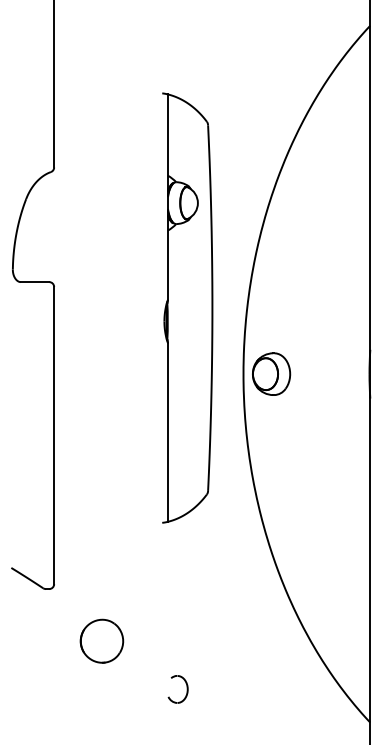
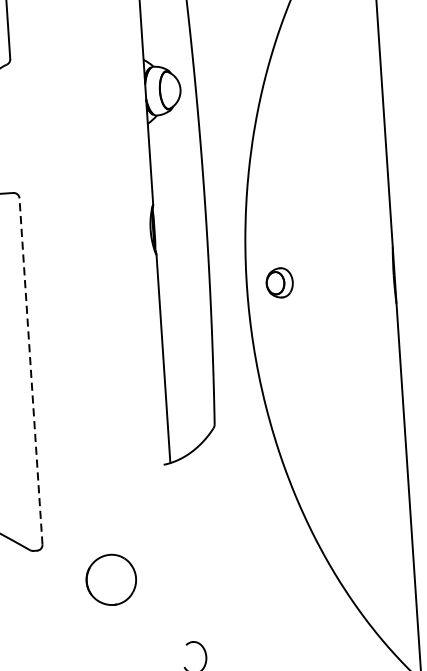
part: (271, 373) -> (279, 282), size x0.6
line: (54, 435) -> (31, 371), solid -> dashed
part: (101, 640) -> (110, 579), moved

